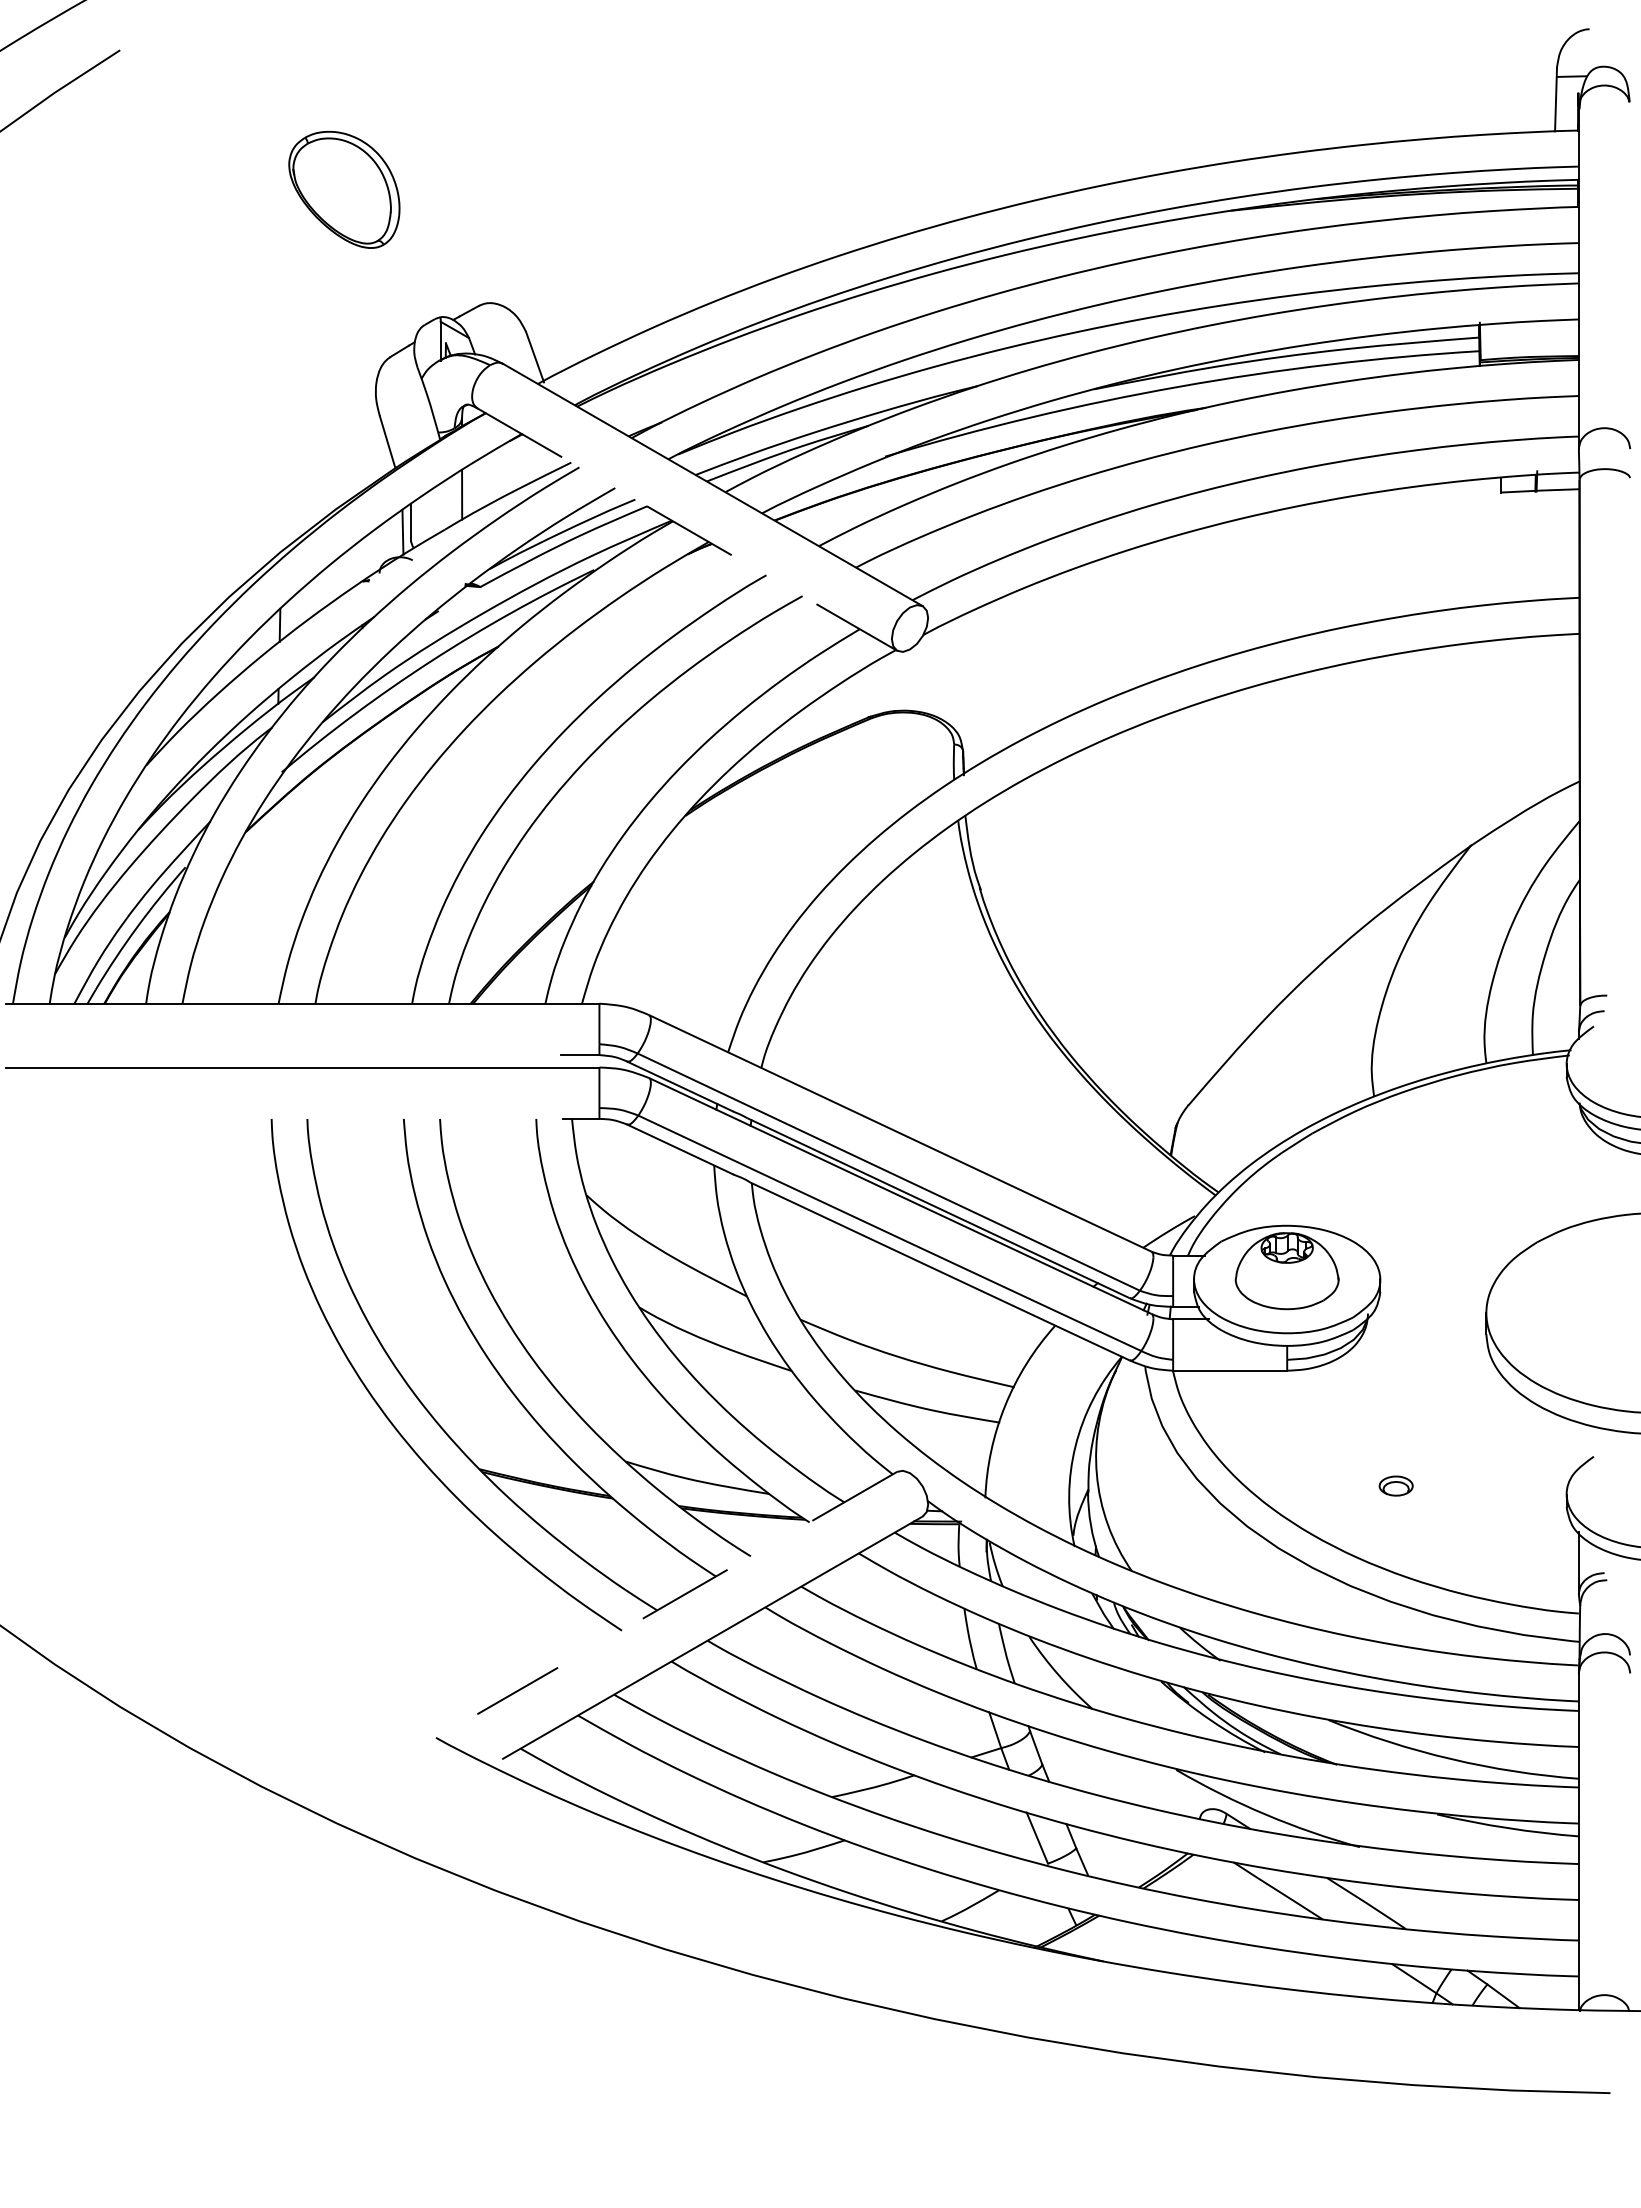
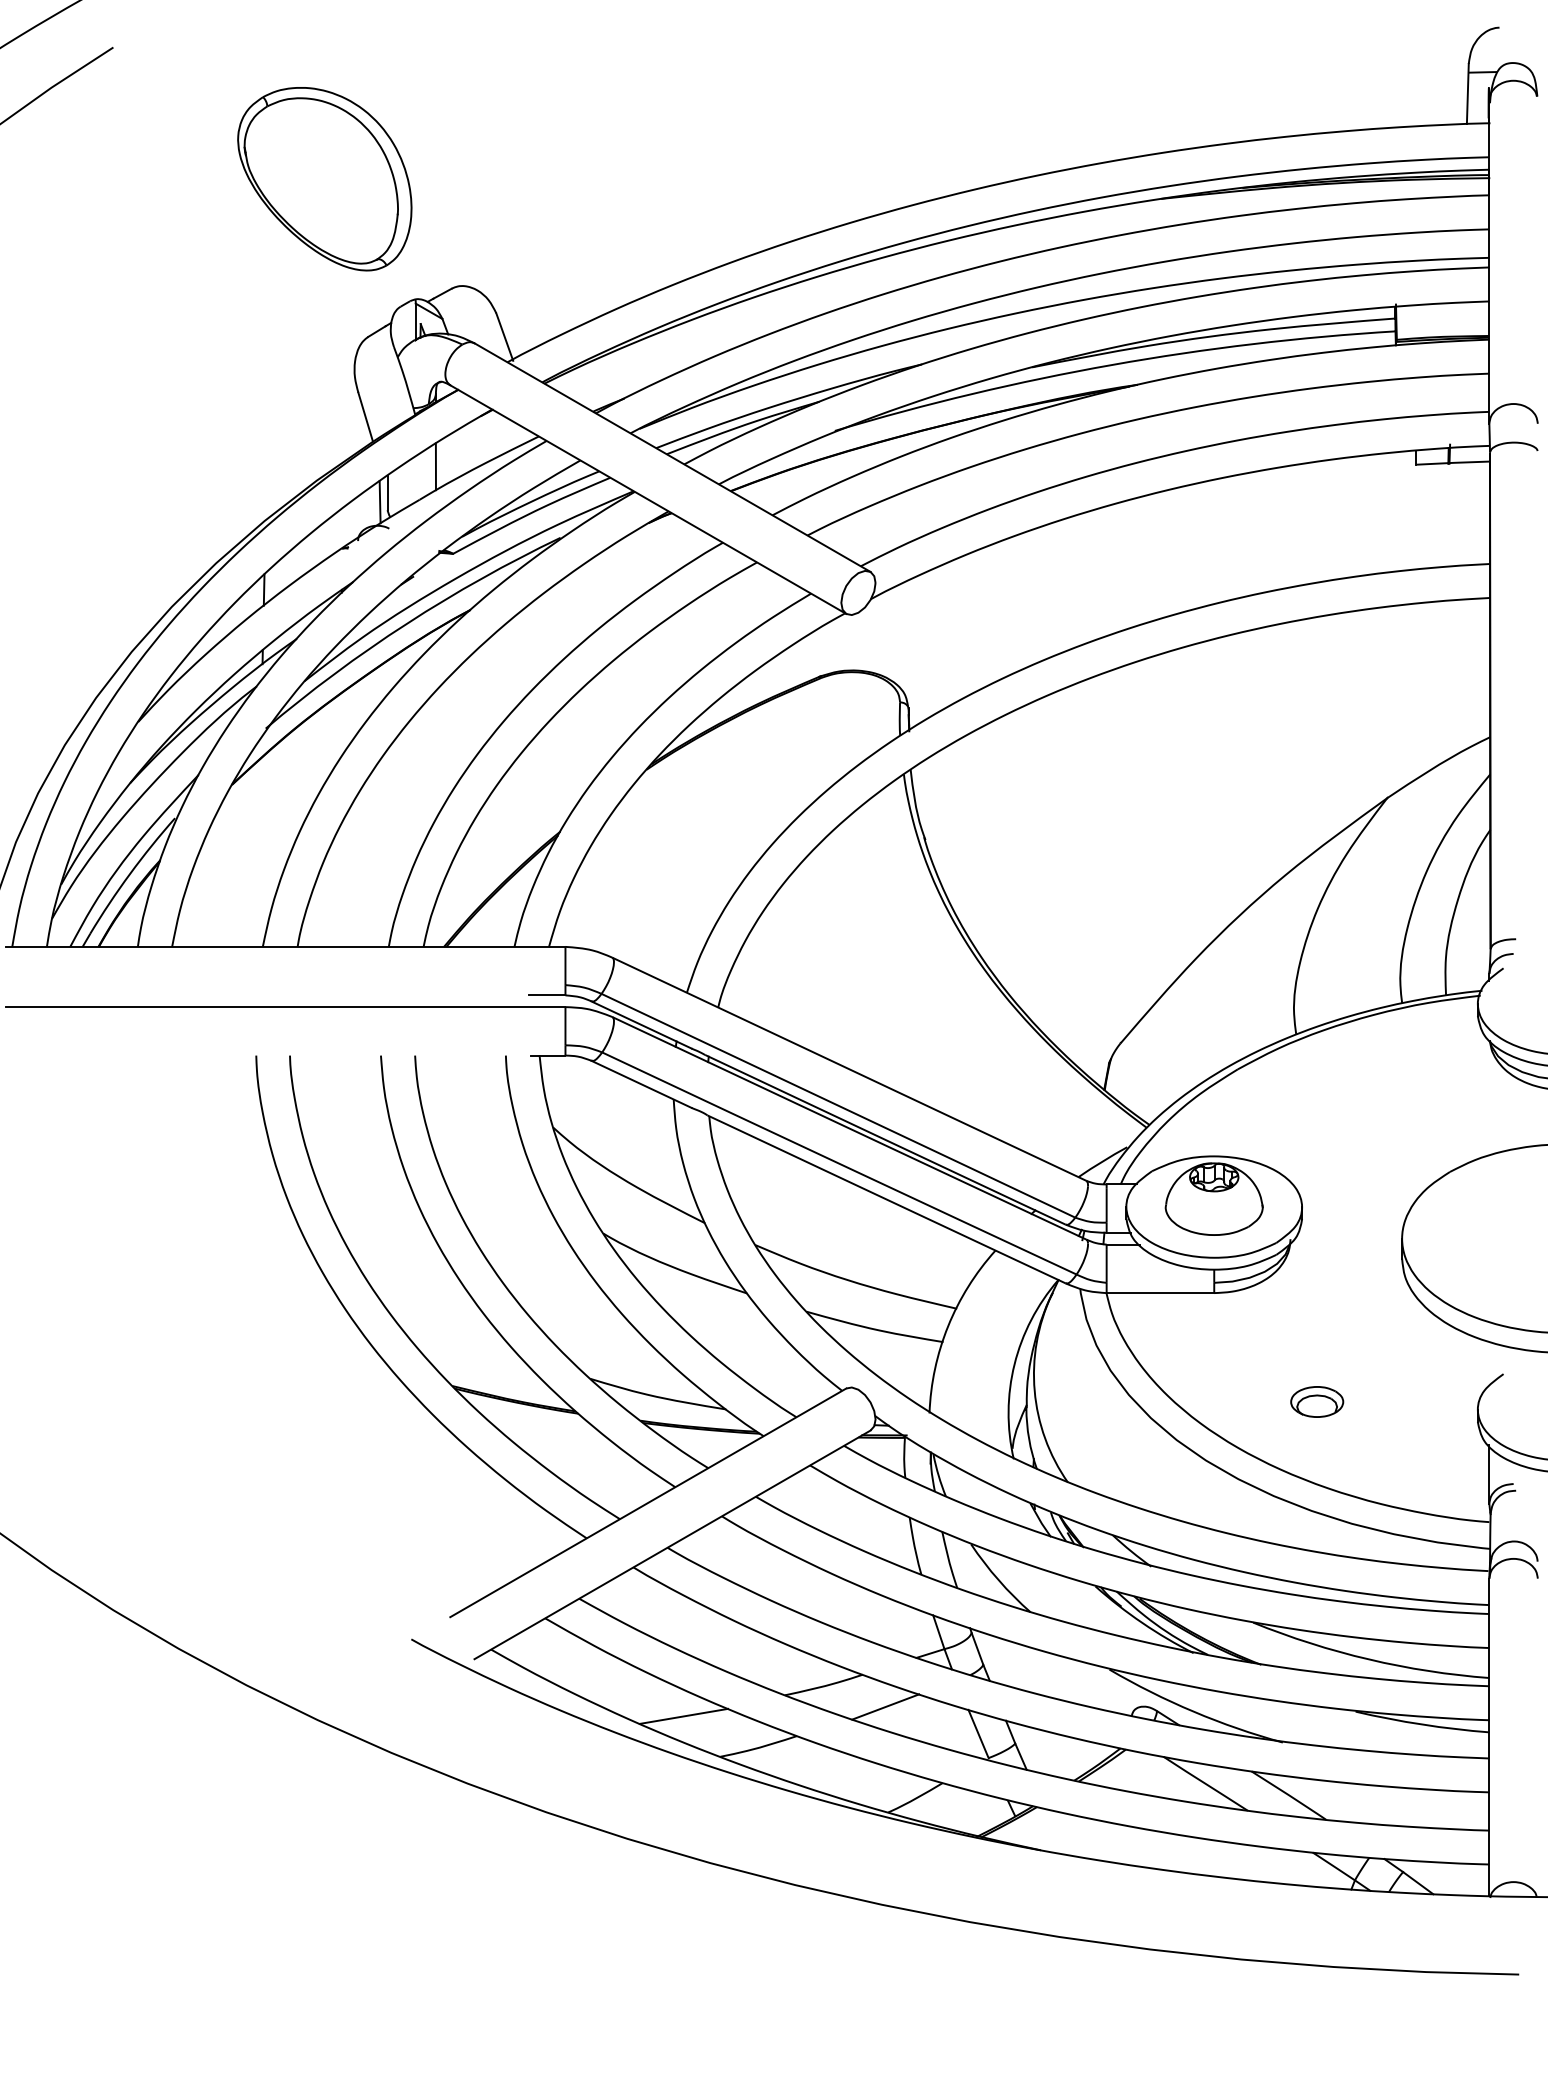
part: (344, 189) -> (324, 178), size x1.67
line: (687, 529) -> (648, 499), dashed -> solid
part: (1395, 1485) -> (1316, 1401), size x1.67
line: (686, 1593) -> (647, 1503), dashed -> solid
line: (938, 1809) -> (885, 1706), added
line: (724, 1819) -> (683, 1716), added

